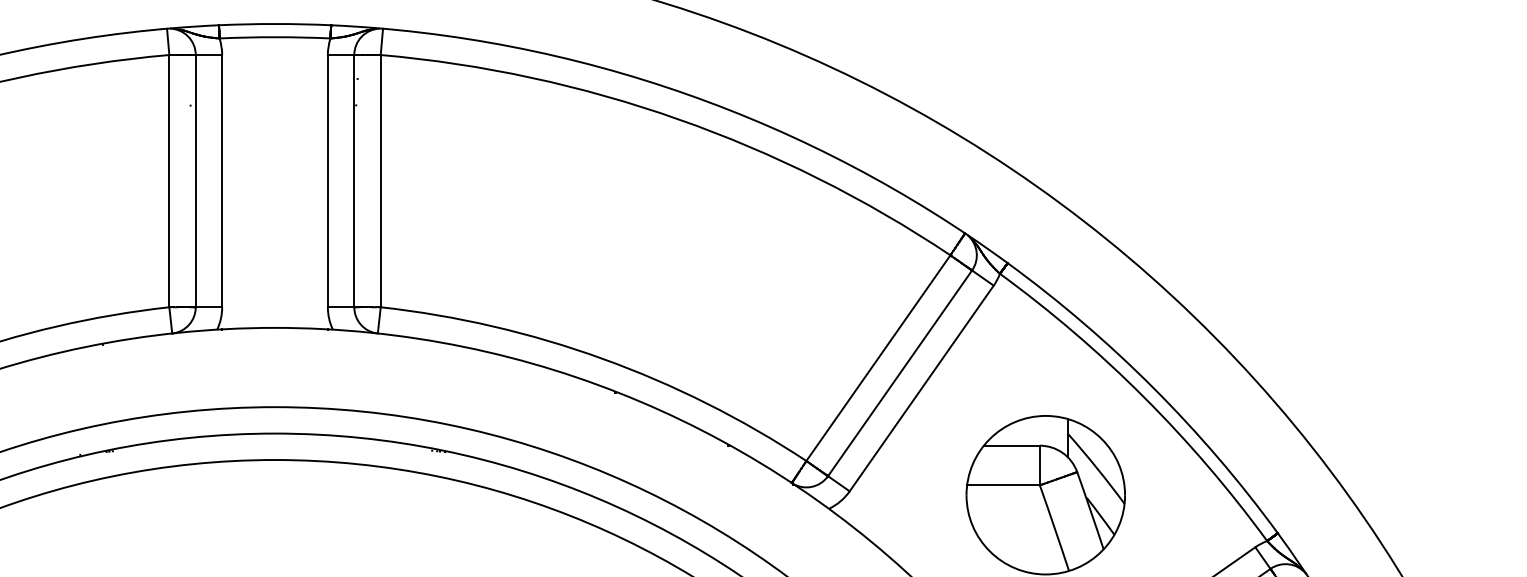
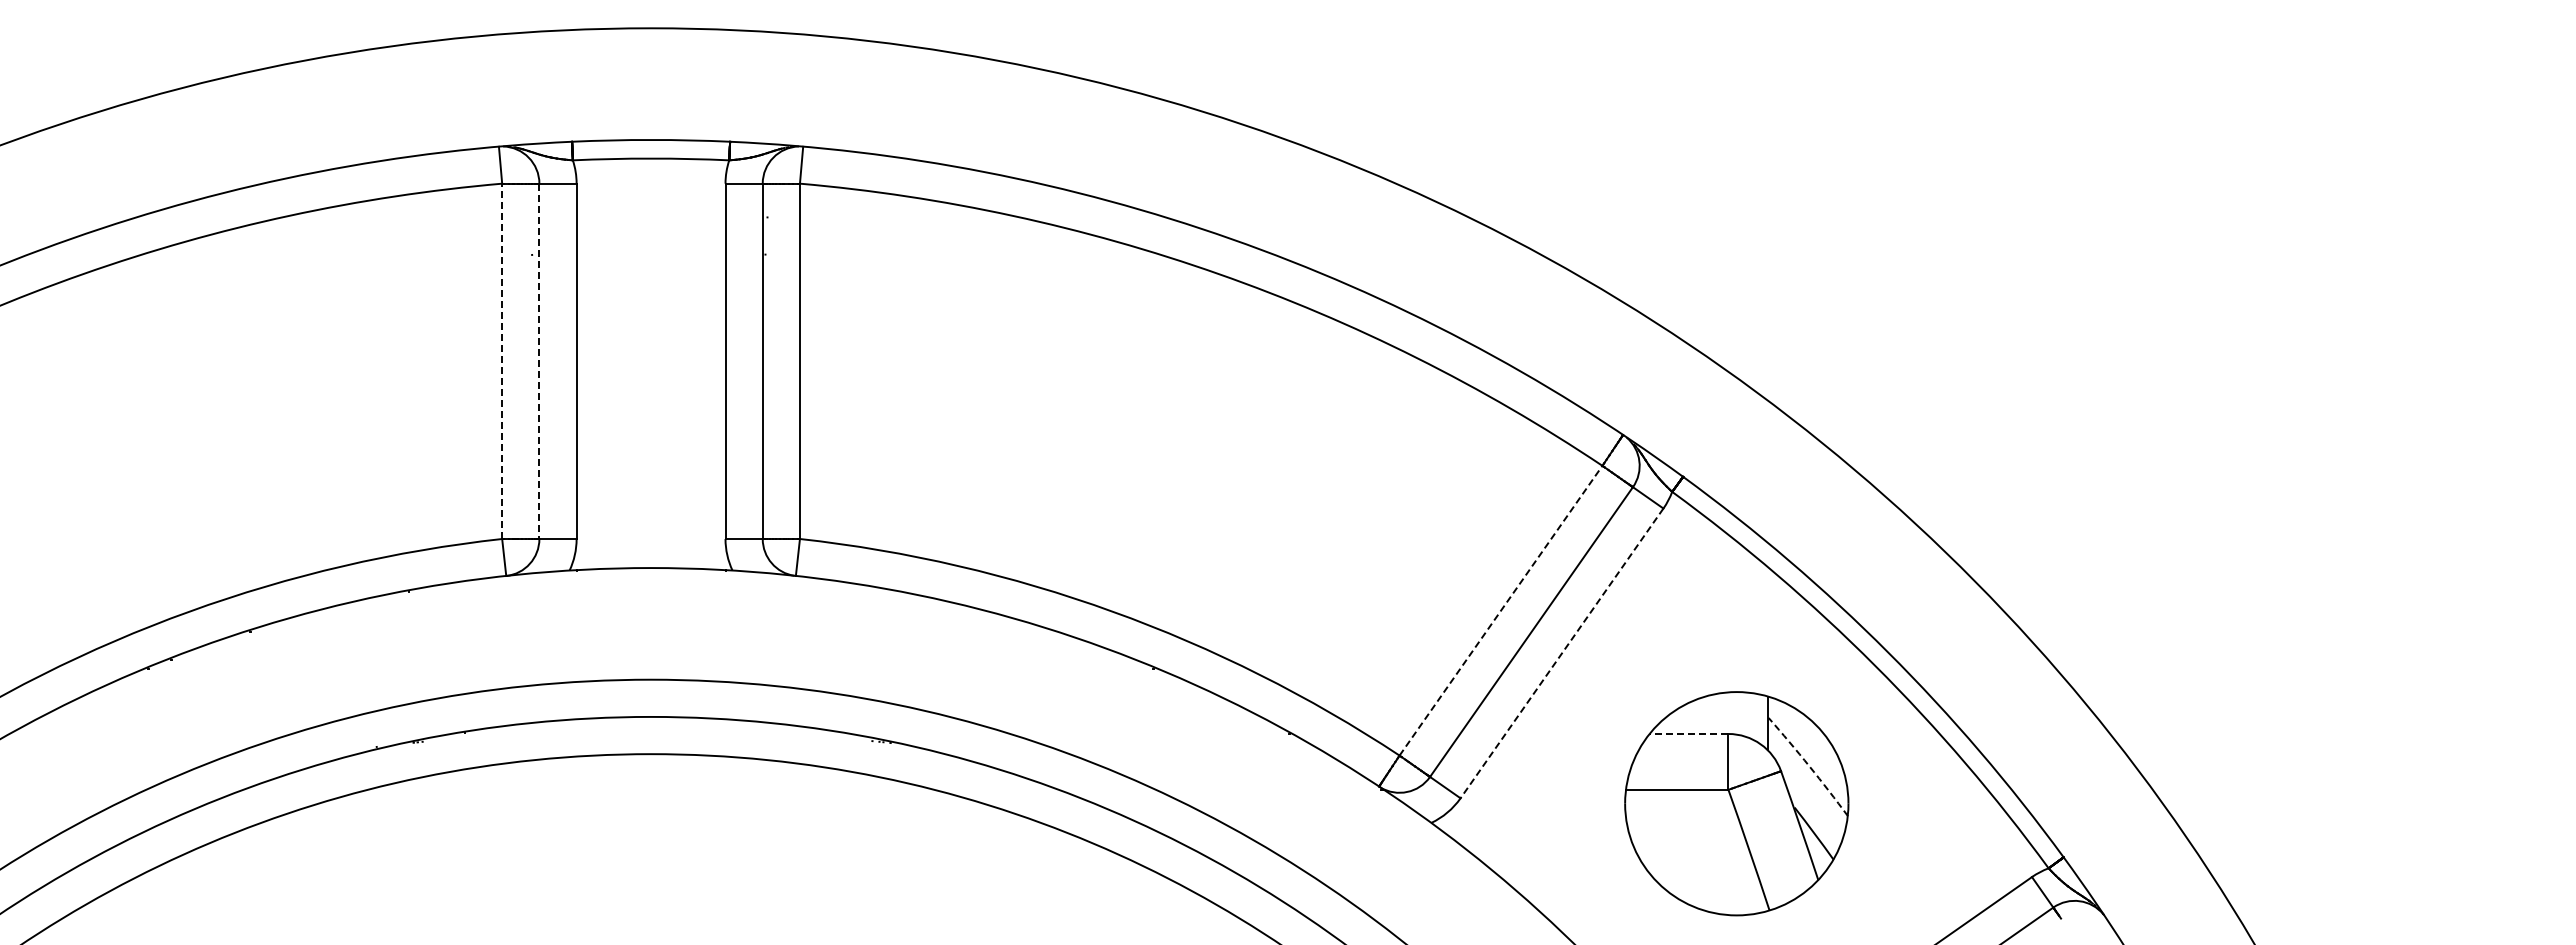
line: (169, 181) -> (502, 361), solid -> dashed
line: (195, 181) -> (539, 361), solid -> dashed
line: (878, 358) -> (1501, 610), solid -> dashed
line: (922, 388) -> (1562, 653), solid -> dashed
line: (1011, 445) -> (1688, 733), solid -> dashed
arc: (1097, 468) -> (1809, 766), solid -> dashed

